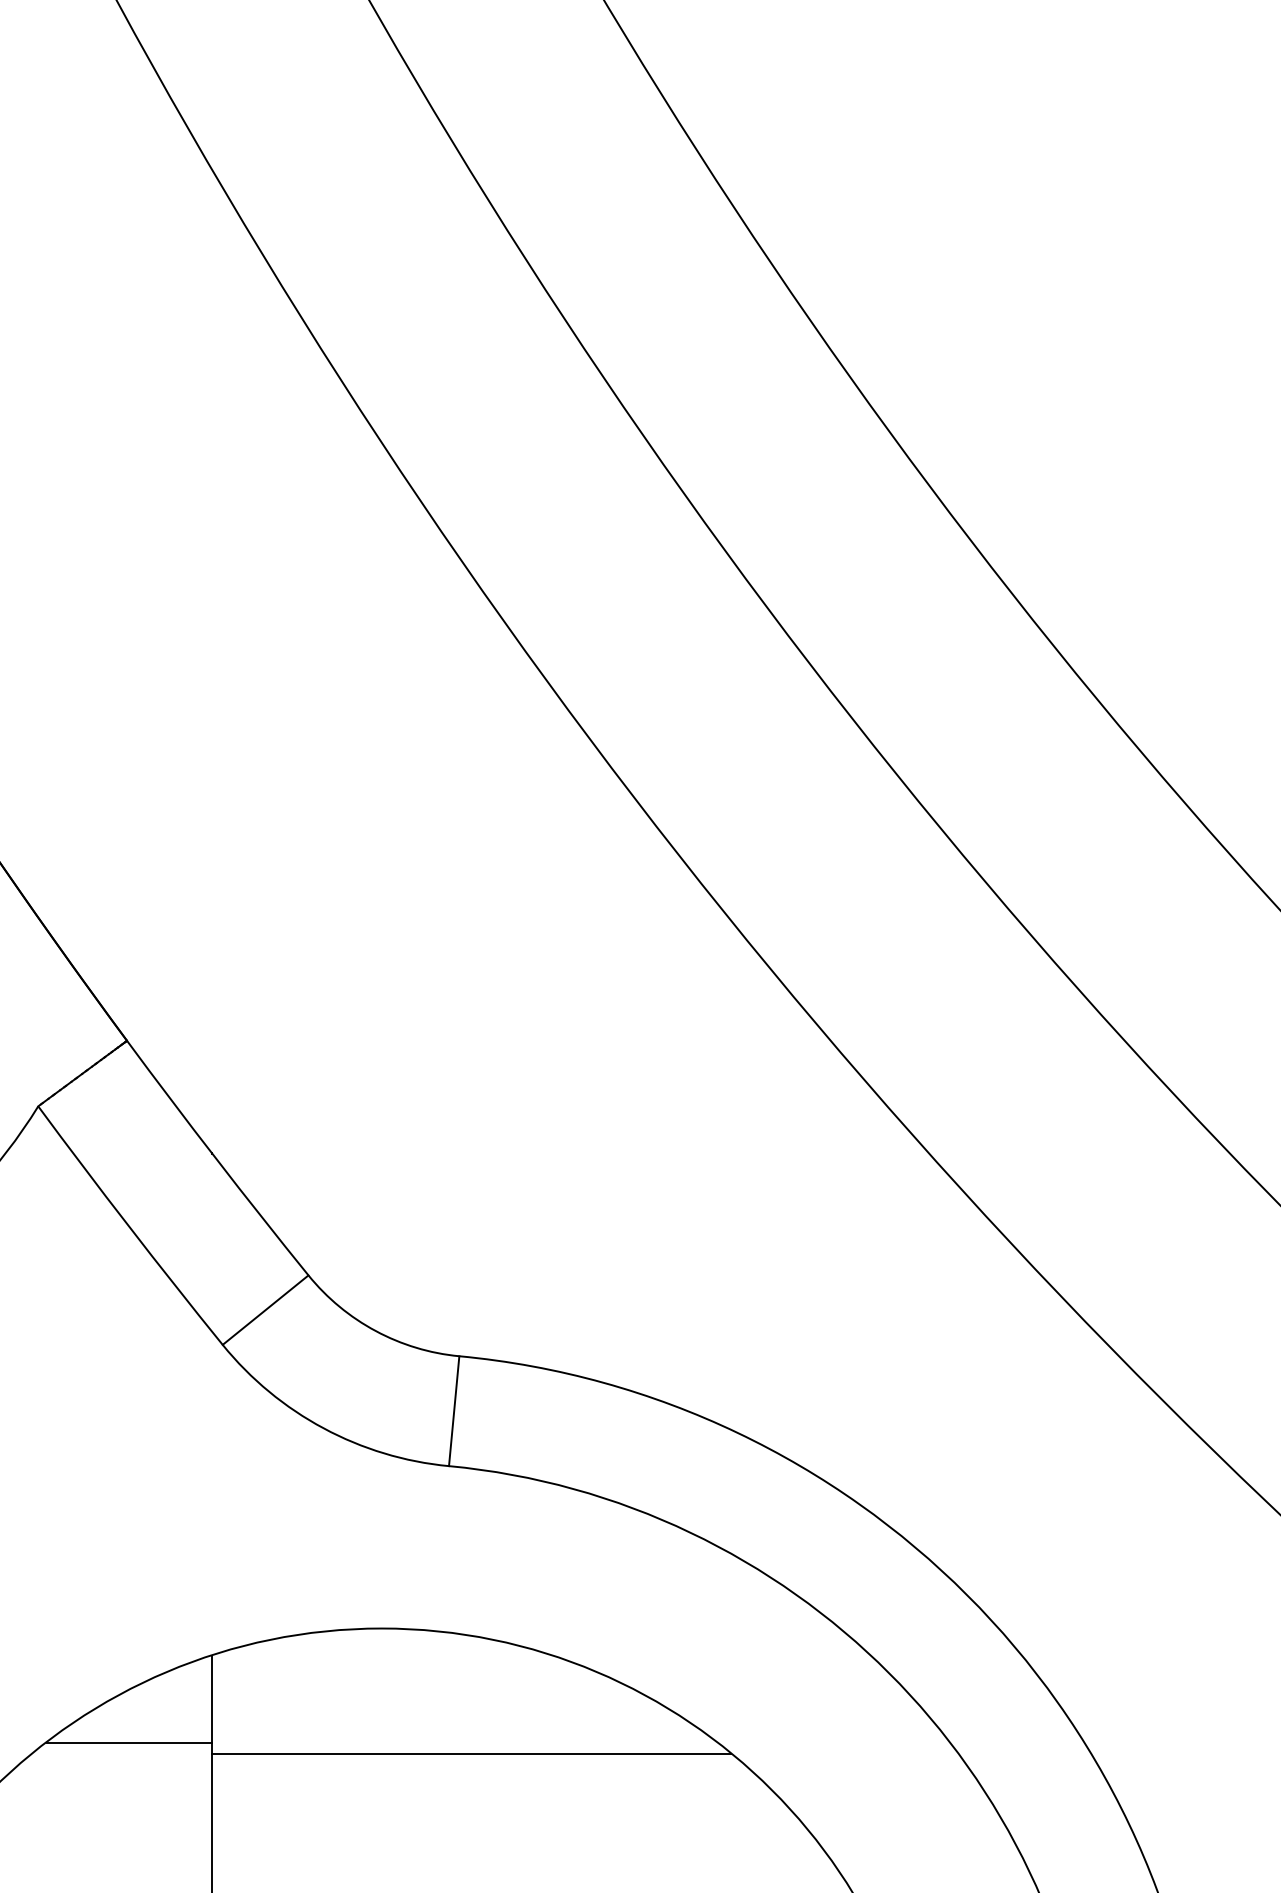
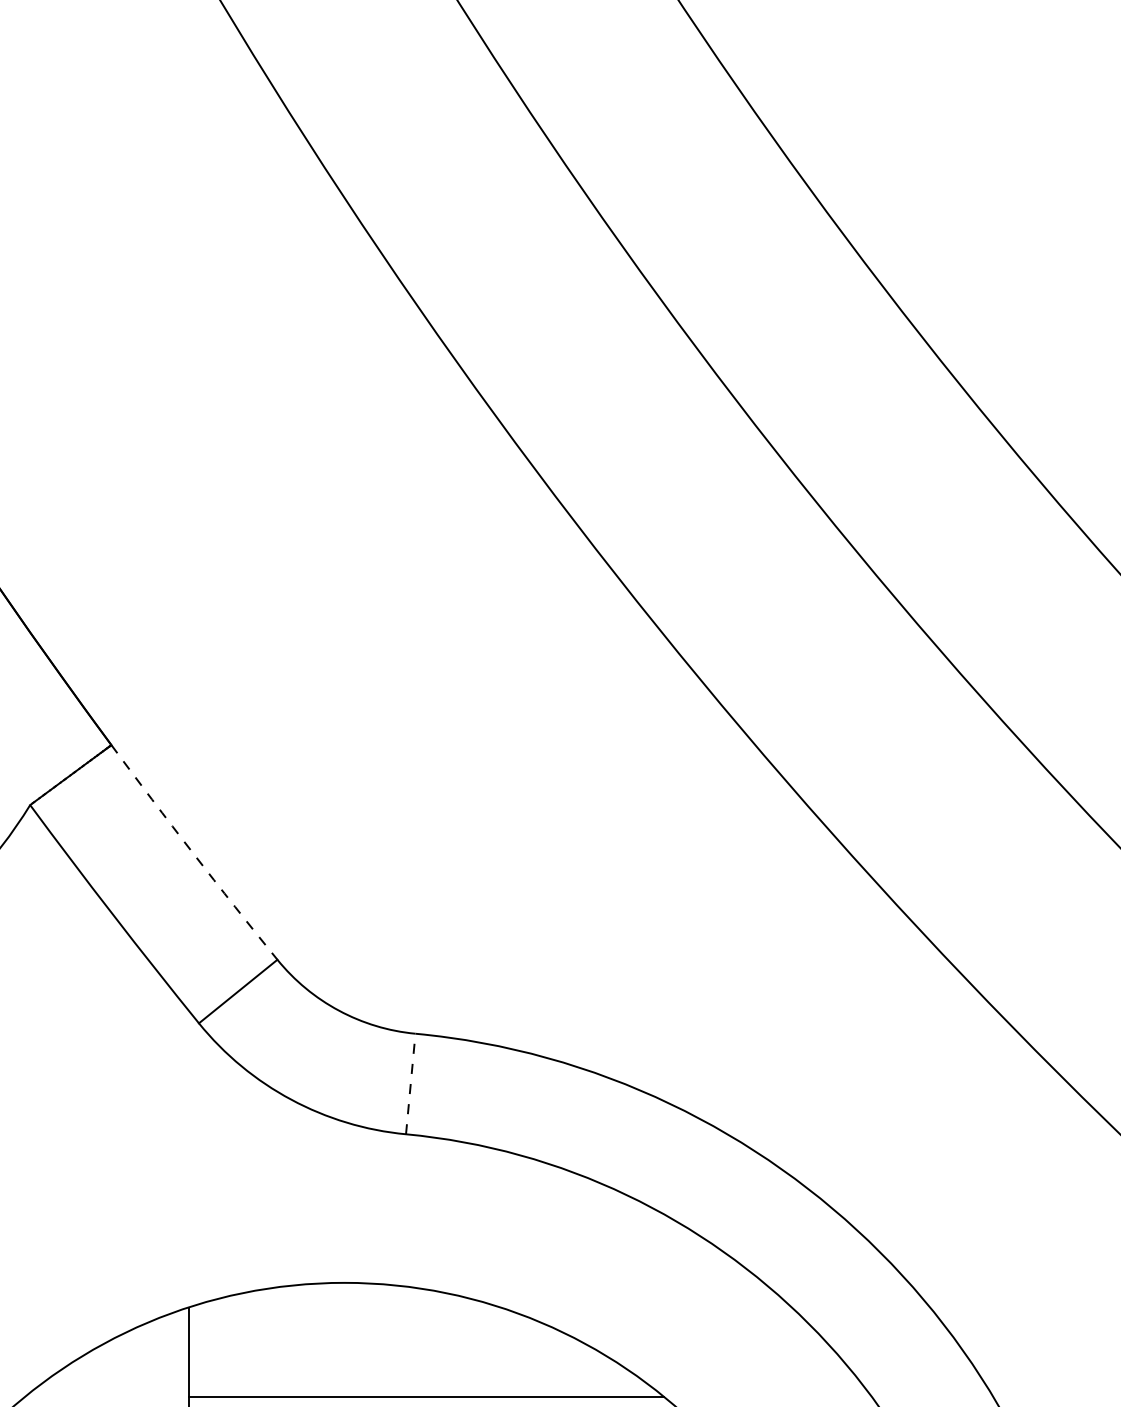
arc: (216, 1159) -> (193, 853), solid -> dashed
line: (454, 1410) -> (411, 1083), solid -> dashed
line: (129, 1743) -> (113, 1388), removed

